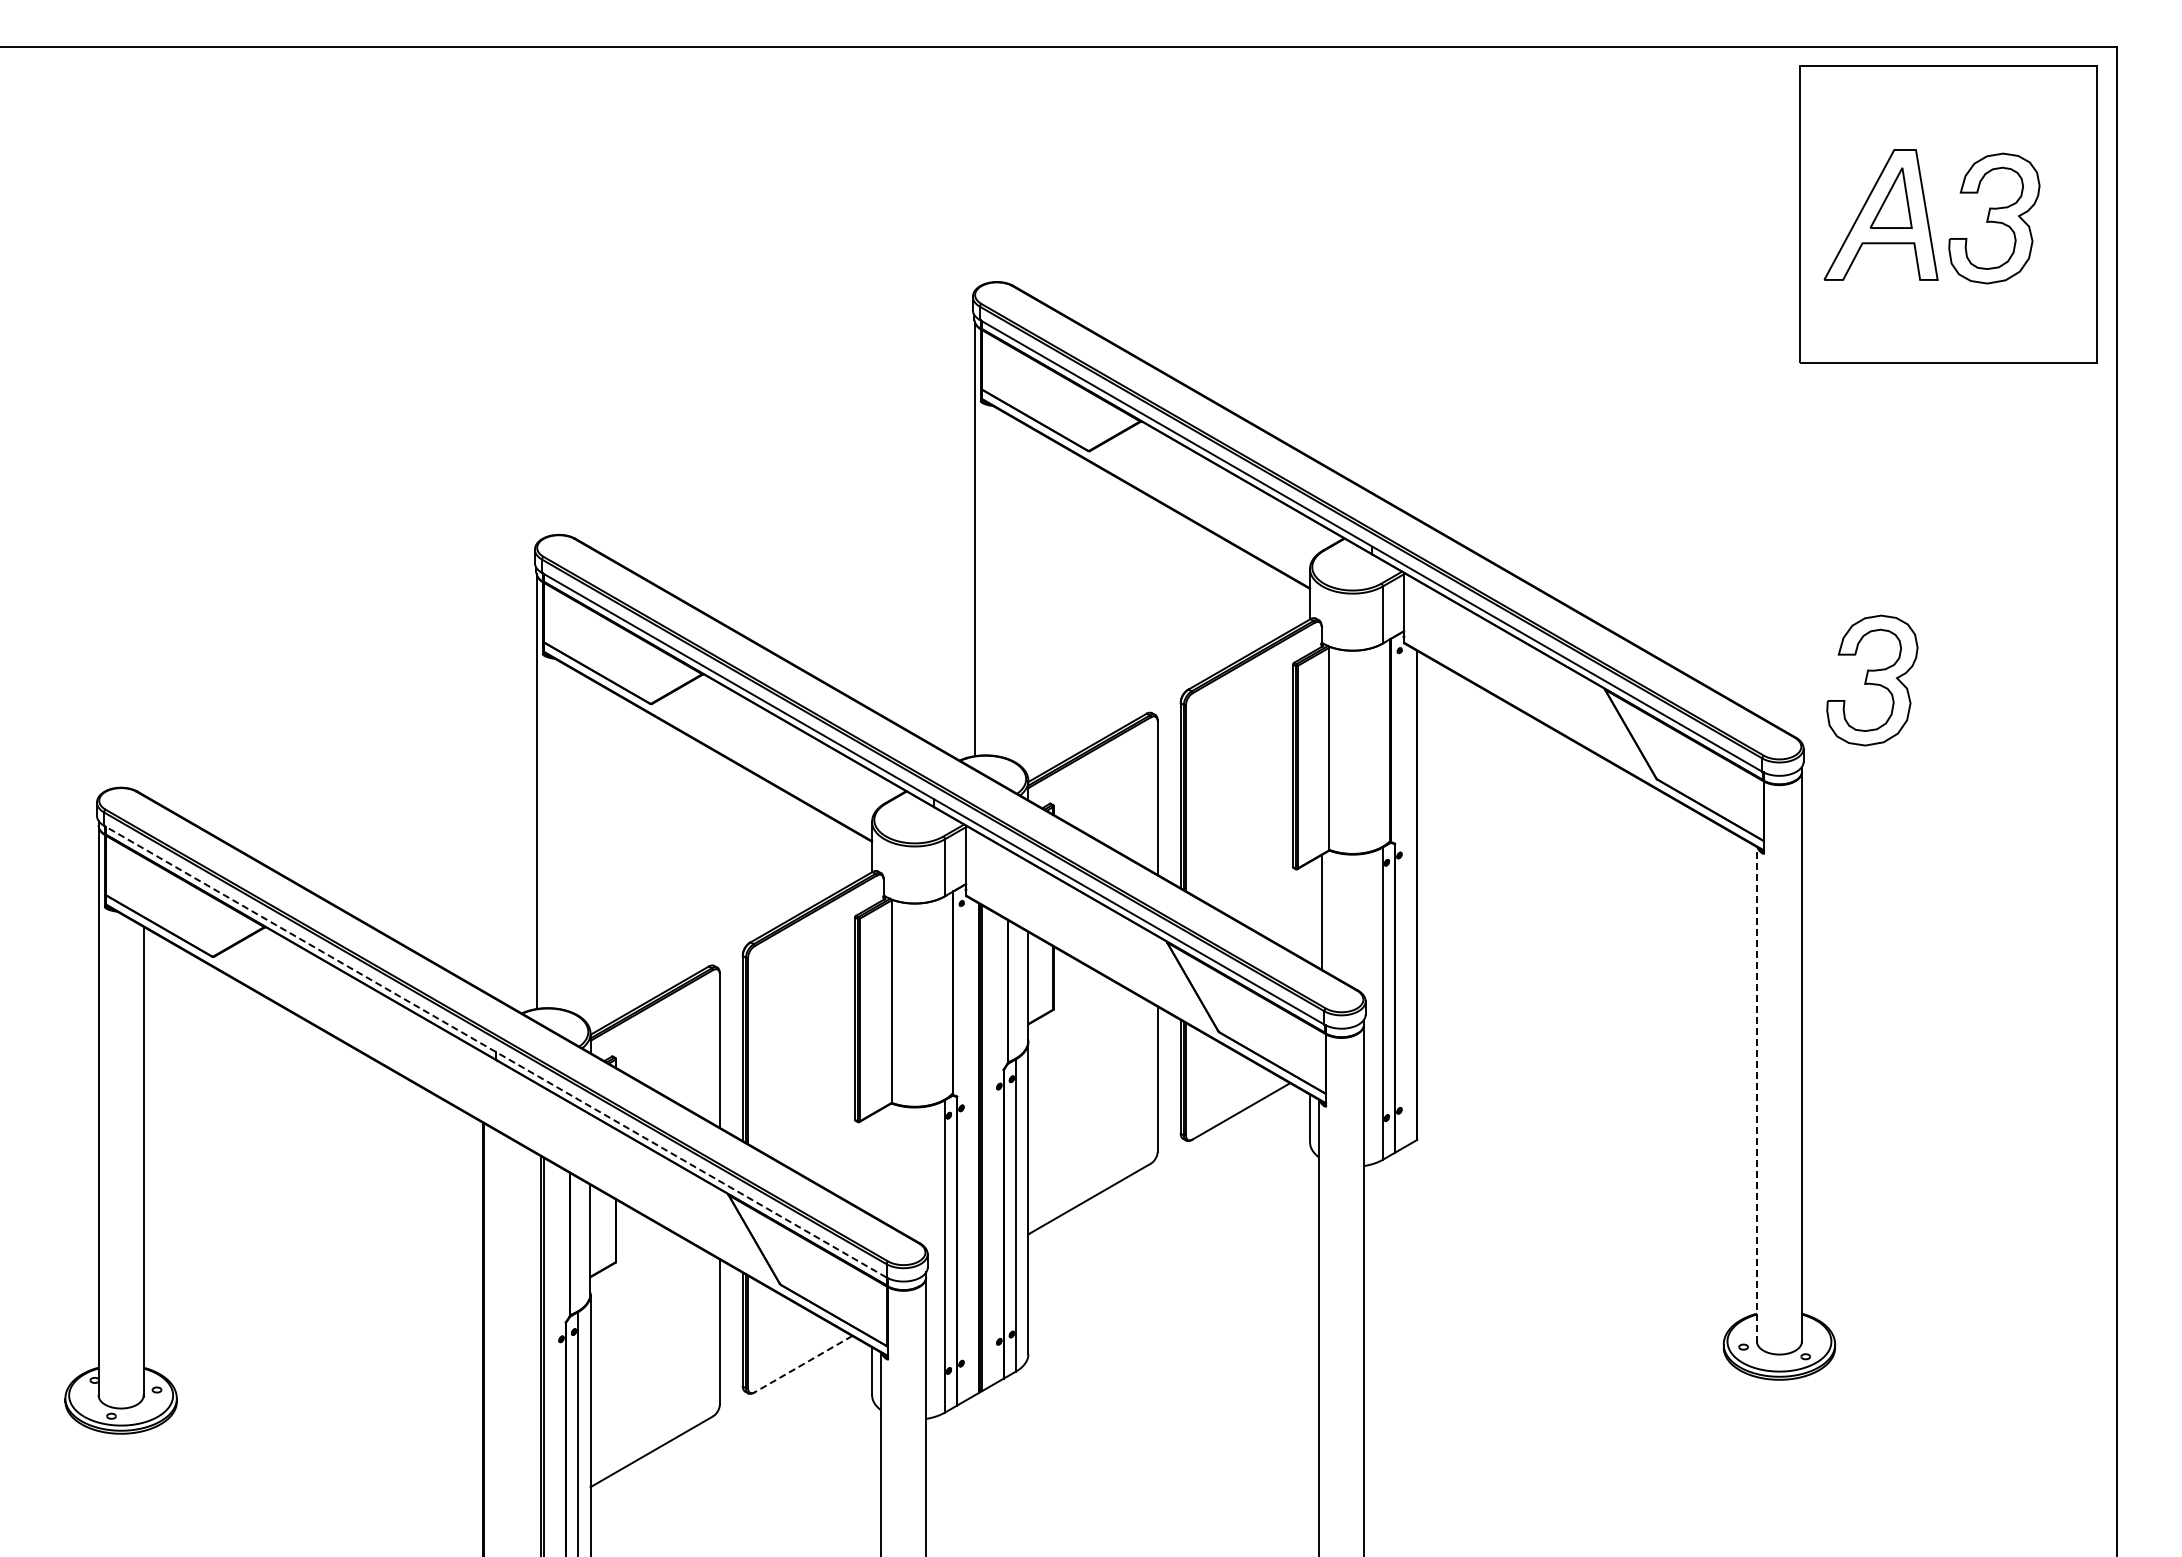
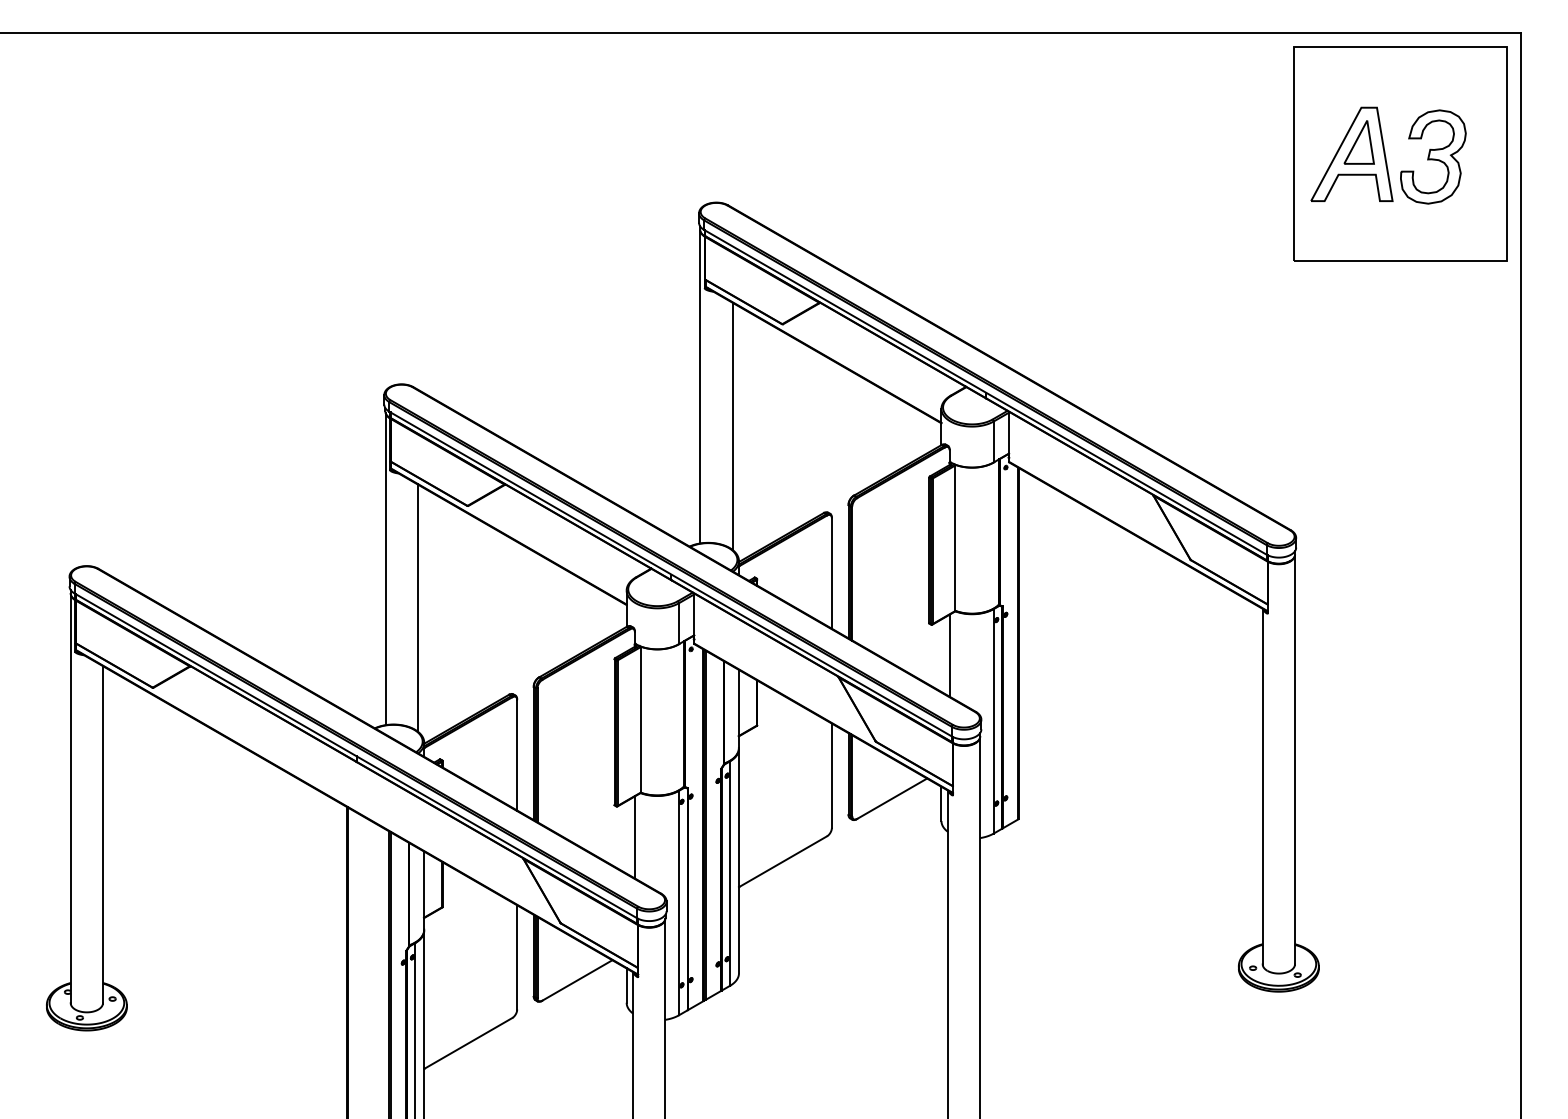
line: (1019, 593) -> (732, 426), added
part: (1872, 680) -> (1345, 489), removed
line: (581, 845) -> (417, 607), added
line: (495, 1051) -> (355, 755), dashed -> solid
line: (1757, 1094) -> (1263, 786), dashed -> solid
line: (883, 1165) -> (634, 837), added
line: (803, 1364) -> (577, 980), dashed -> solid

